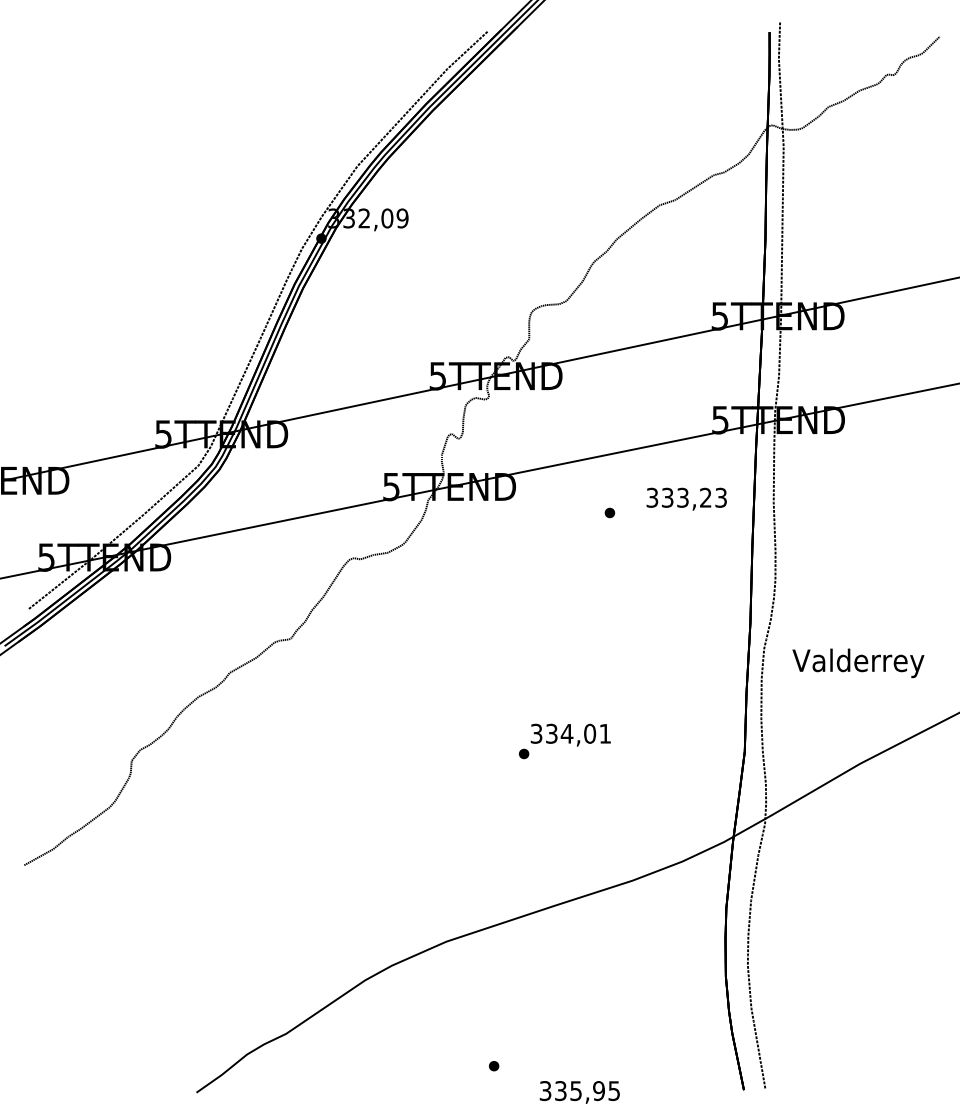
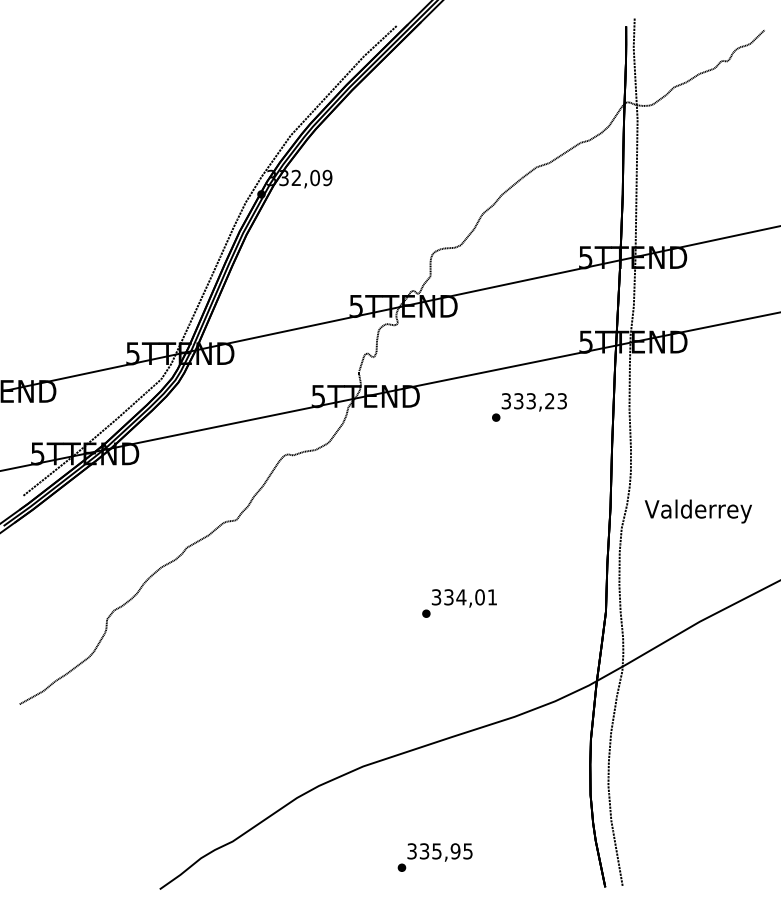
text: (686, 498) -> (534, 401), moved
text: (858, 663) -> (698, 511), moved
text: (579, 1092) -> (439, 852), moved

